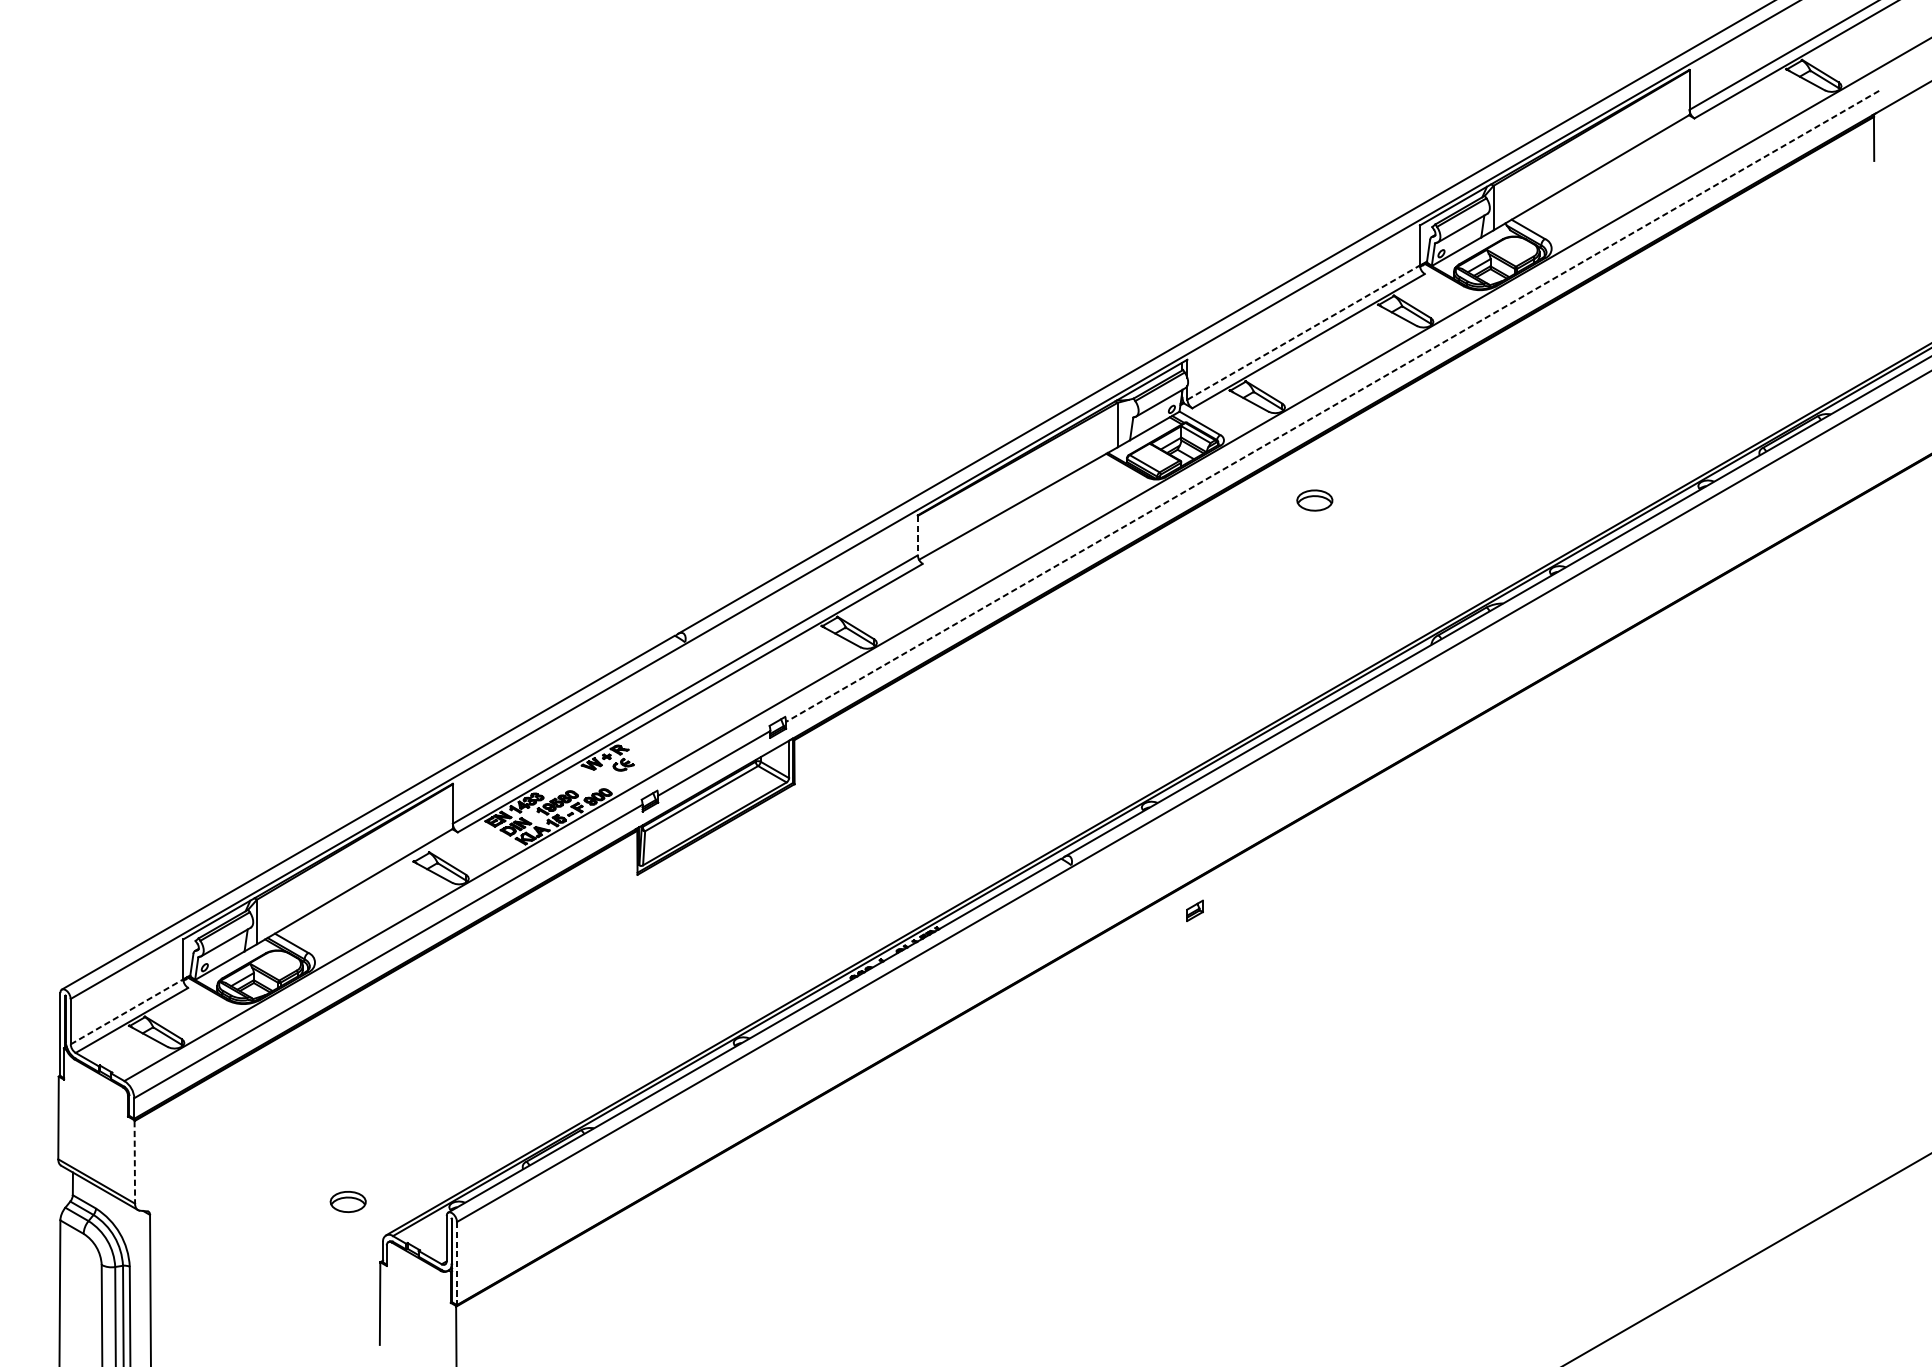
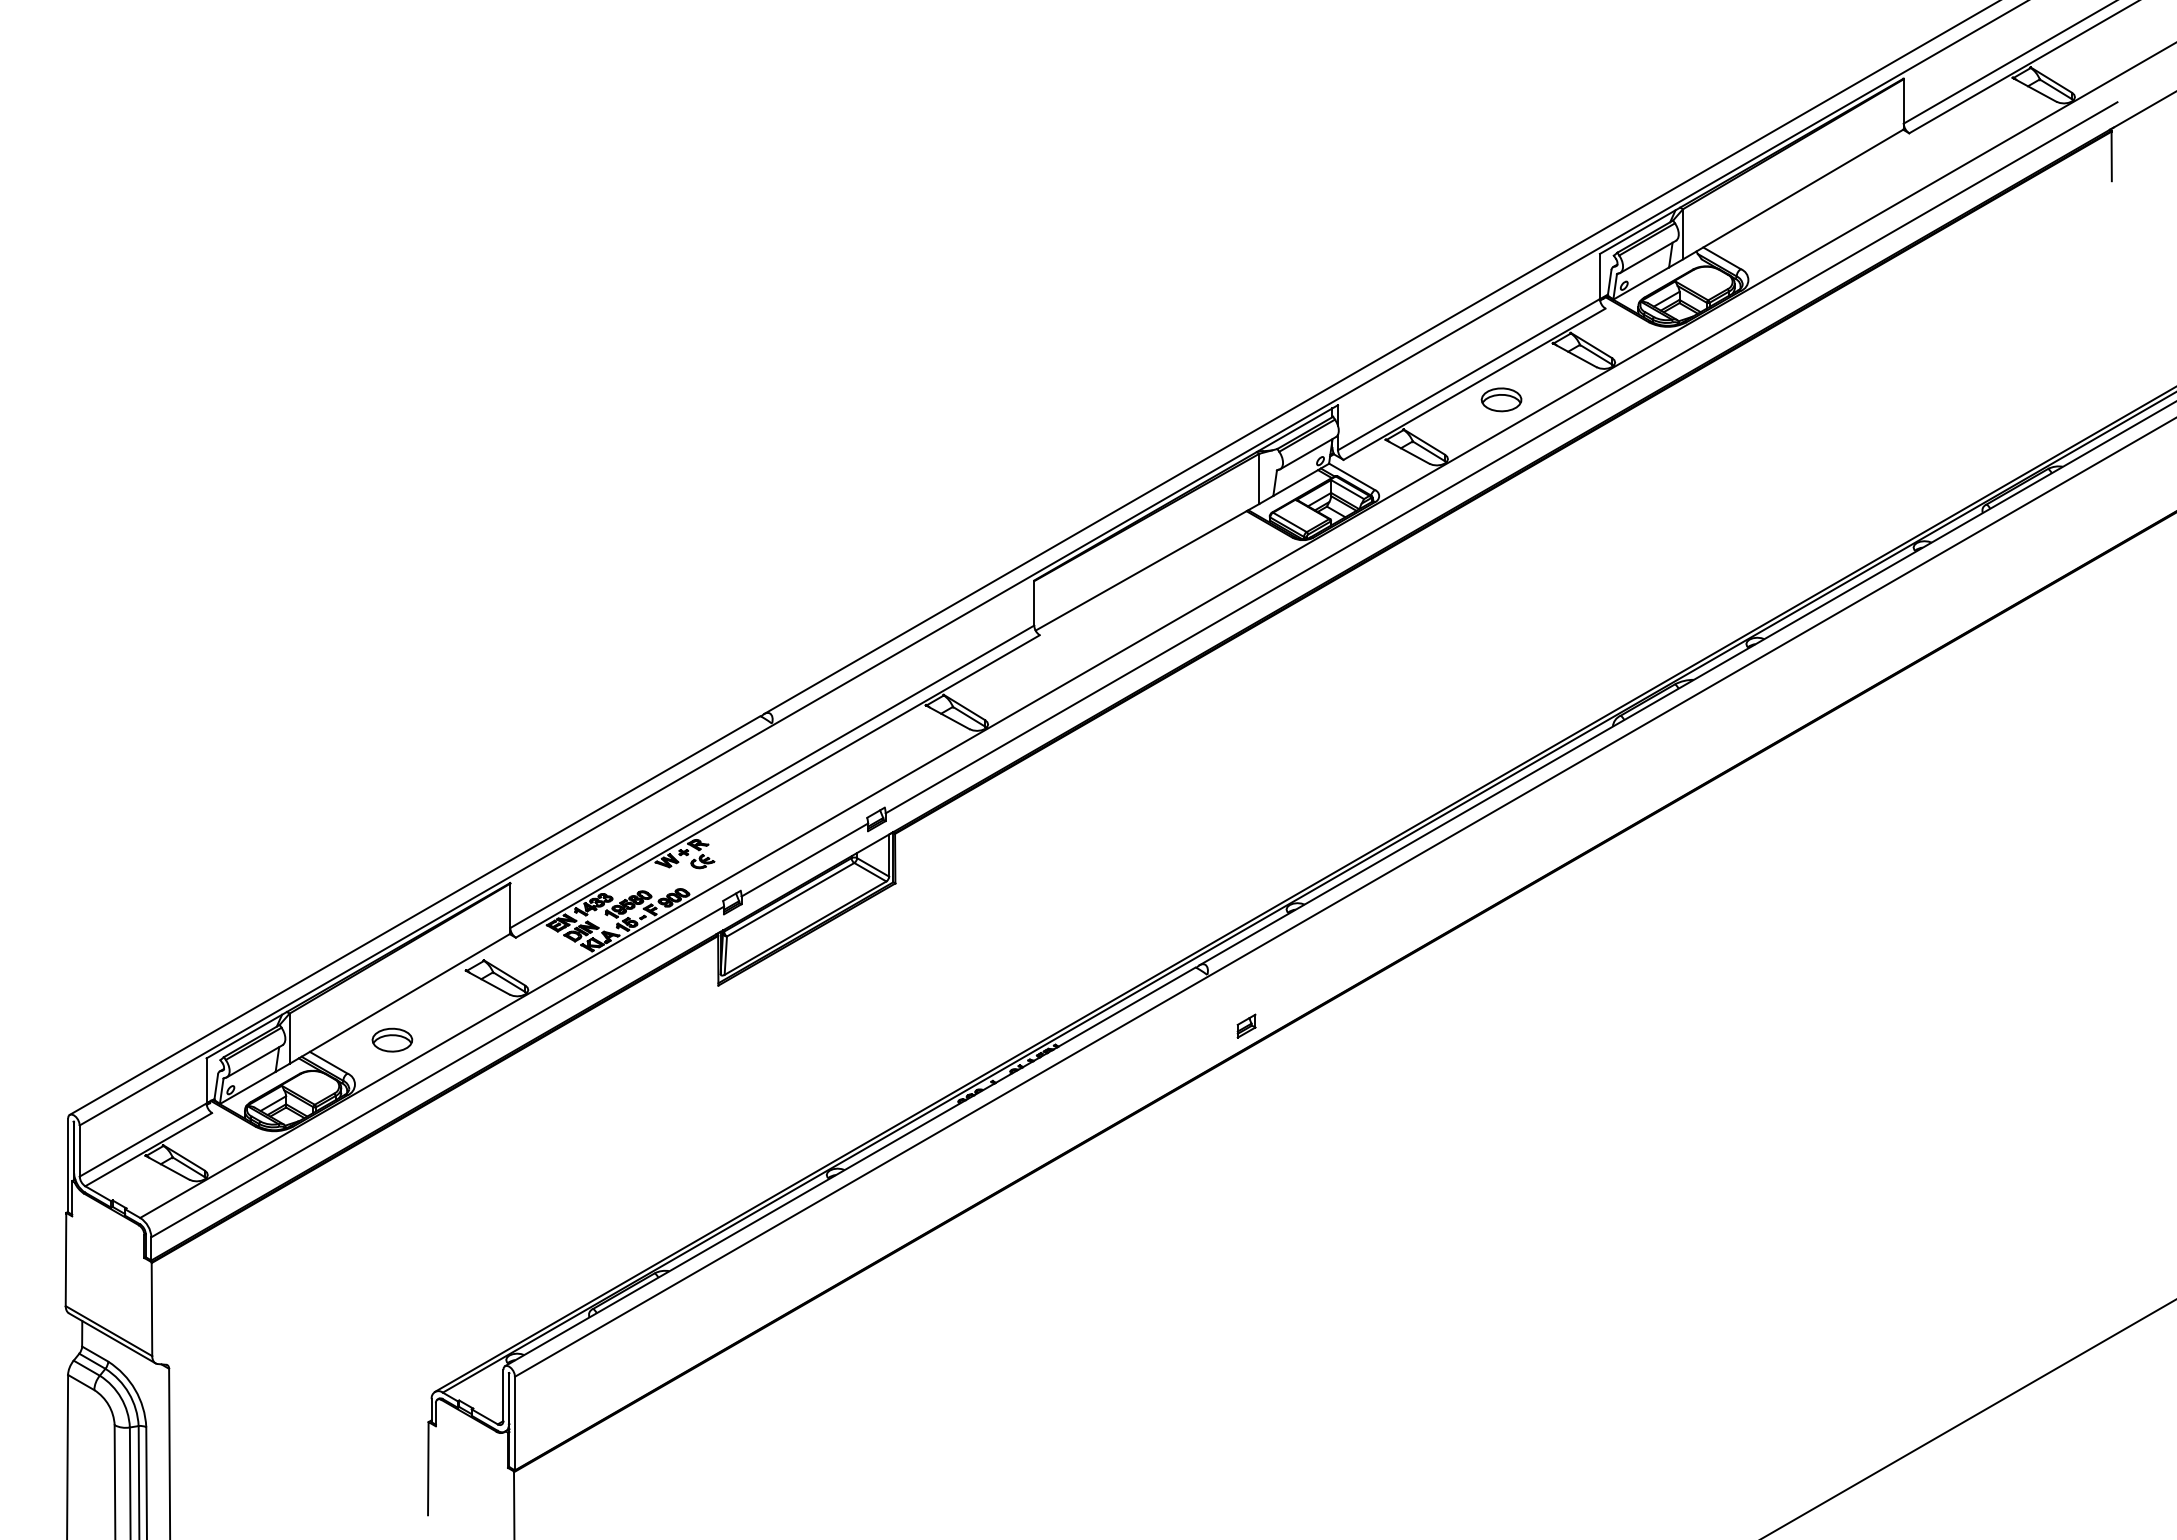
line: (1304, 332) -> (1469, 374), dashed -> solid
line: (1332, 407) -> (1501, 458), dashed -> solid
part: (1314, 500) -> (1501, 399), moved
line: (918, 535) -> (1034, 603), dashed -> solid
part: (1194, 910) -> (1246, 1025), moved
line: (127, 1011) -> (143, 1139), dashed -> solid
line: (134, 1162) -> (151, 1309), dashed -> solid
part: (348, 1201) -> (392, 1039), moved
line: (457, 1263) -> (515, 1423), dashed -> solid

